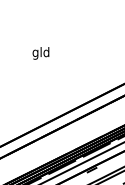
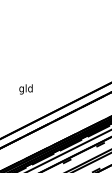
text: (40, 53) -> (25, 89), moved

